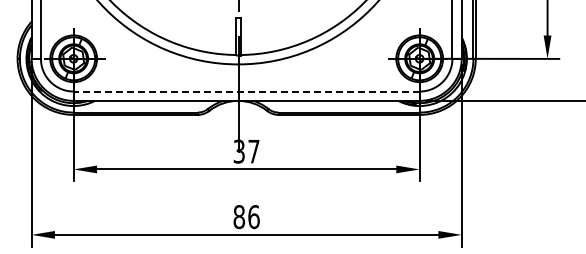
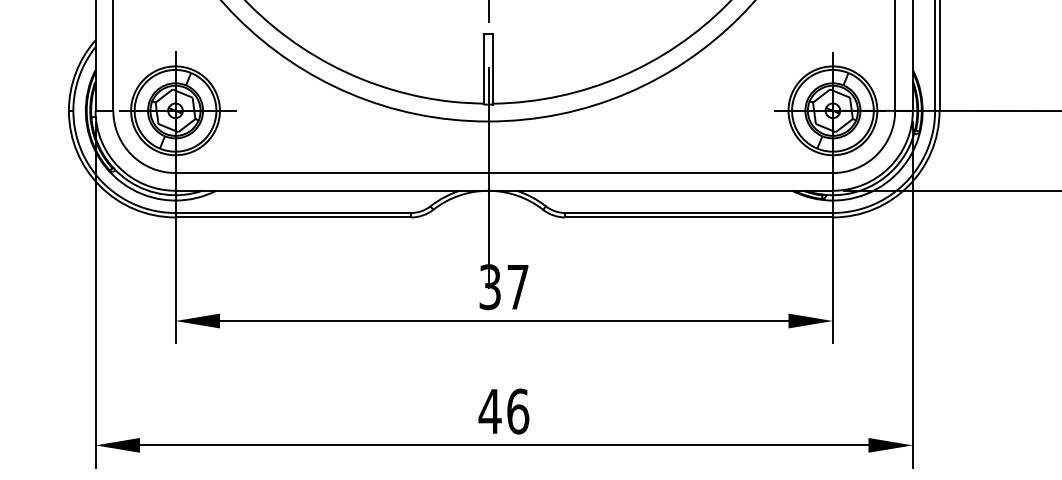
line: (246, 91) -> (503, 172), dashed -> solid
text: (239, 217) -> (490, 412), 86 -> 46

